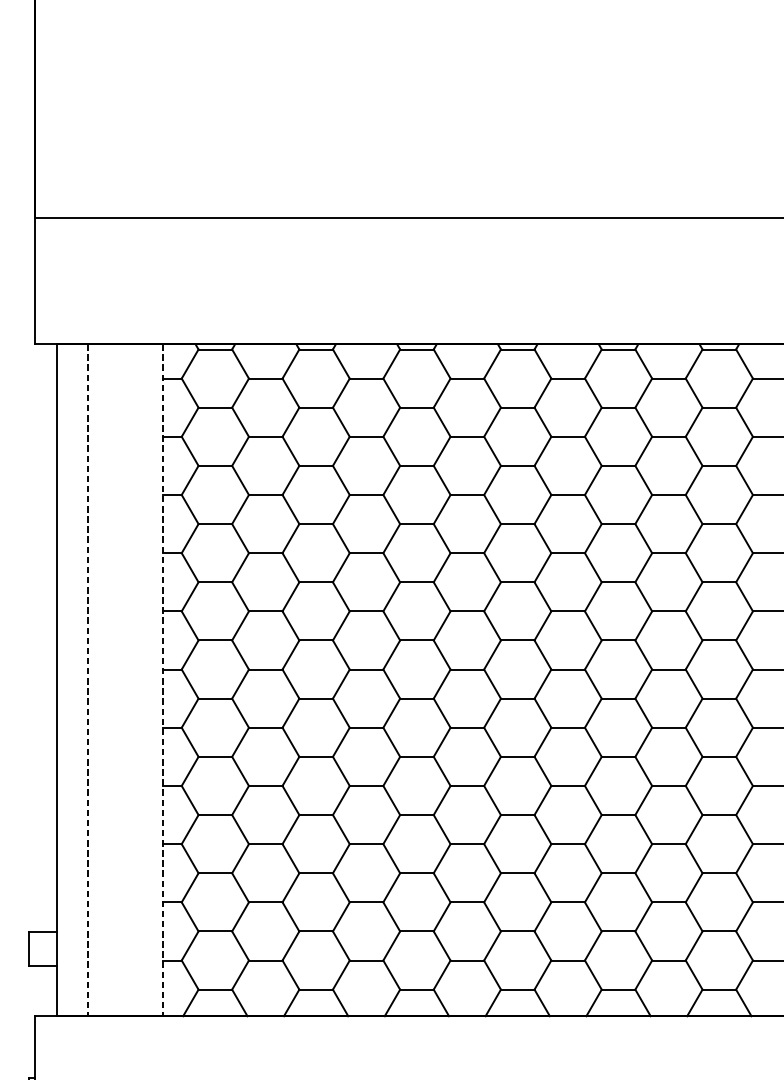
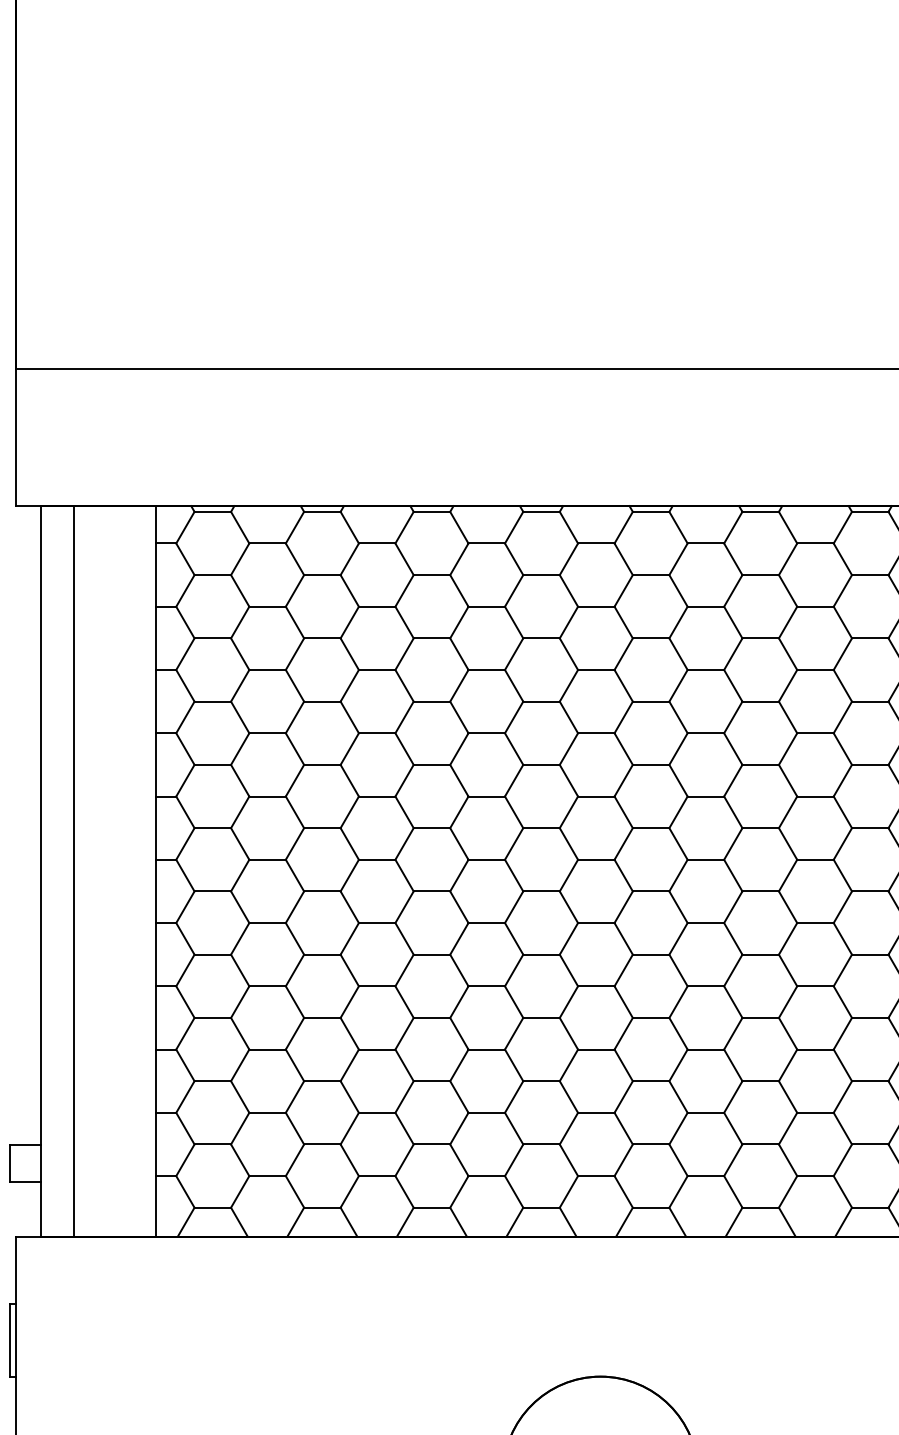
line: (88, 680) -> (74, 871), dashed -> solid
line: (163, 680) -> (156, 871), dashed -> solid

